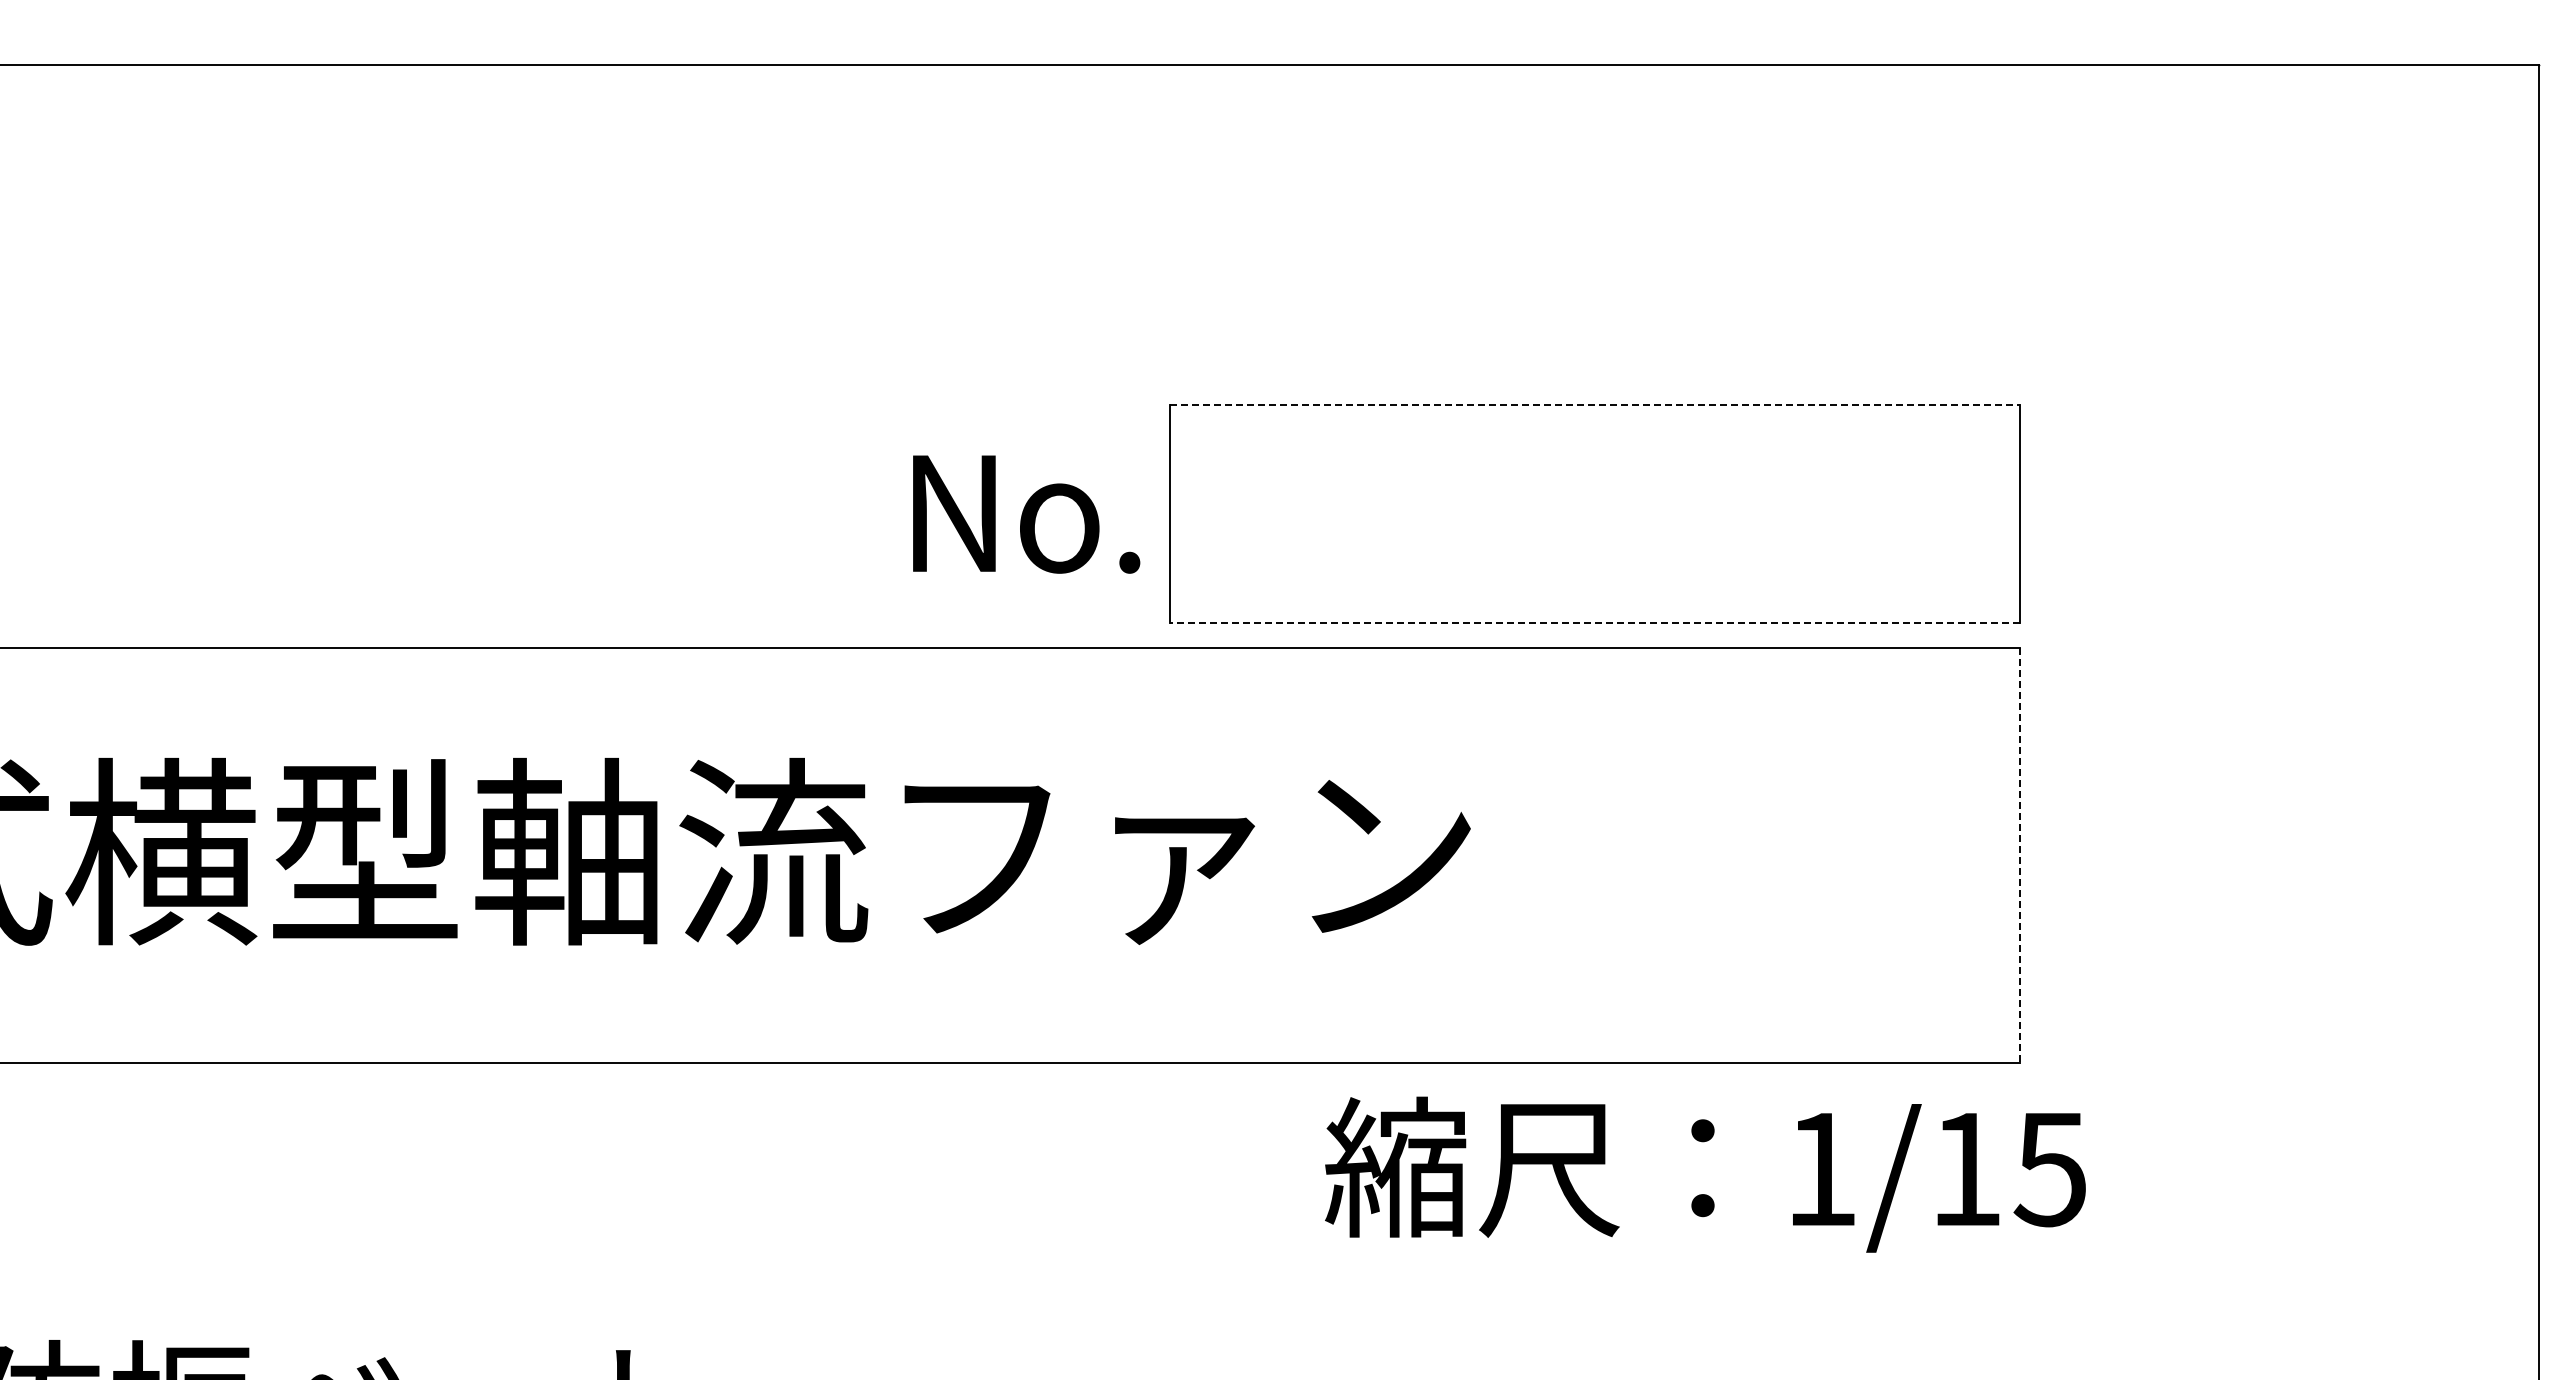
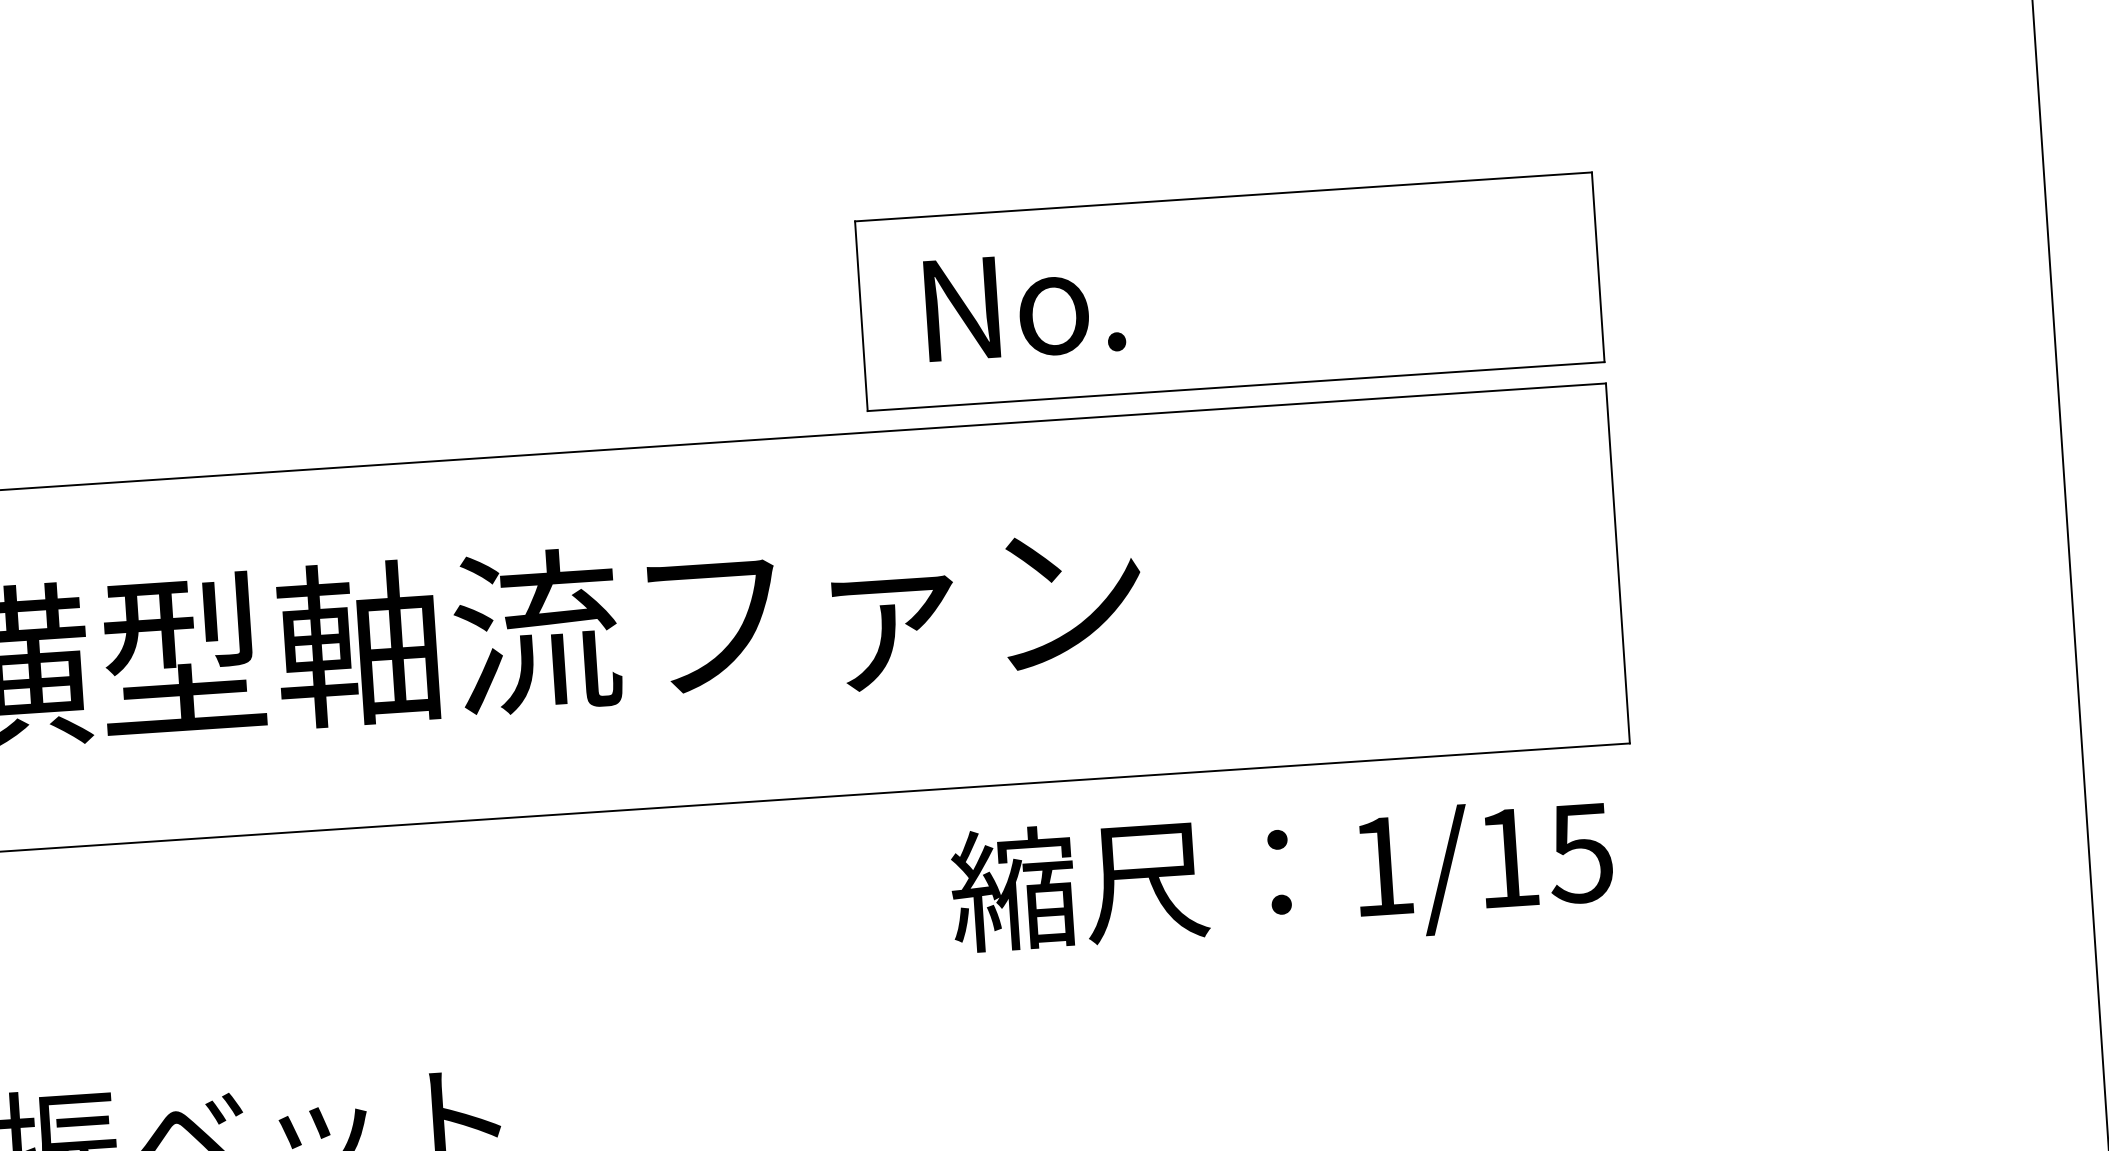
line: (1595, 404) -> (1223, 196), dashed -> solid
text: (1026, 514) -> (1024, 305), moved
line: (1595, 623) -> (1236, 386), dashed -> solid
line: (2019, 855) -> (1617, 563), dashed -> solid
text: (1705, 1174) -> (1282, 877), moved

